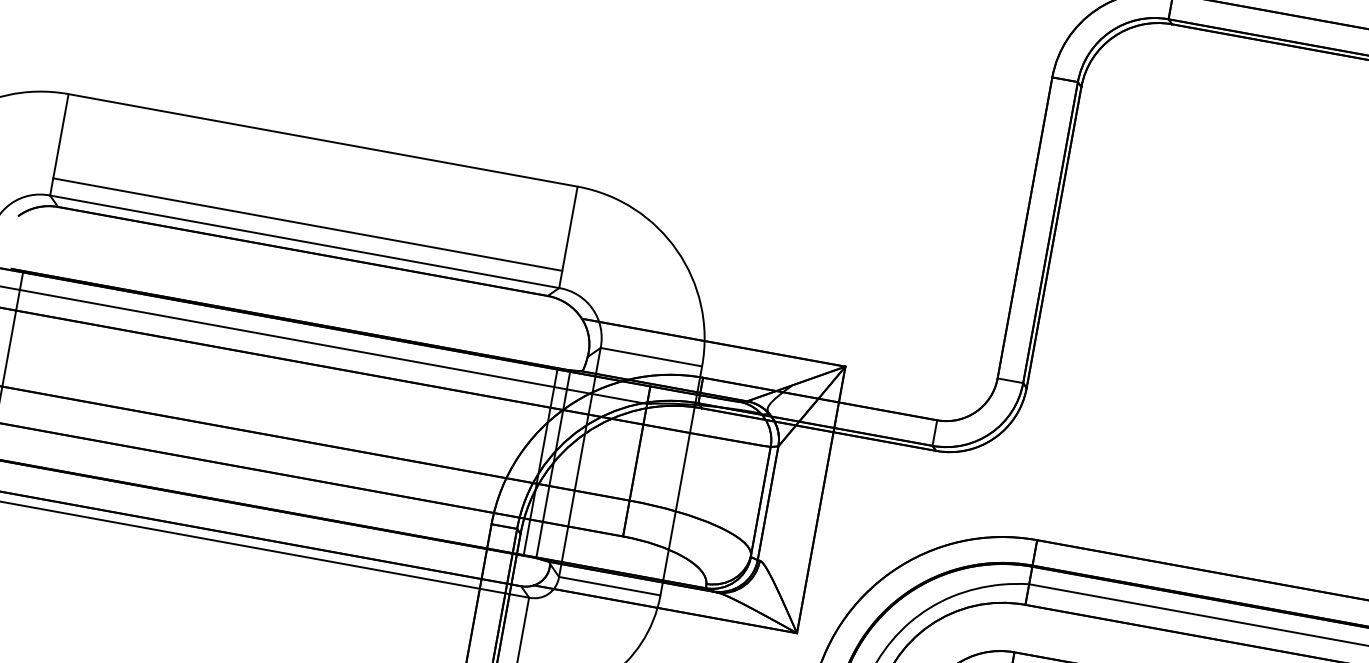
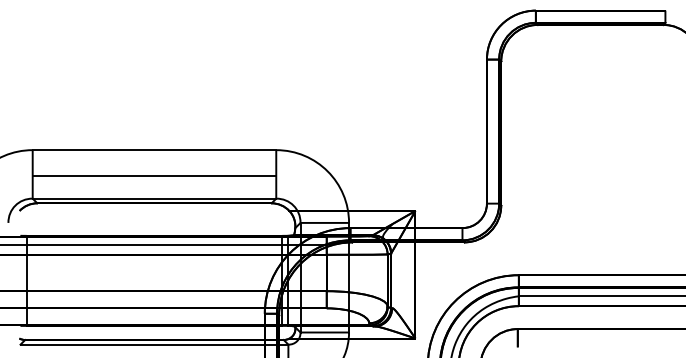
line: (307, 224) -> (154, 176), moved

